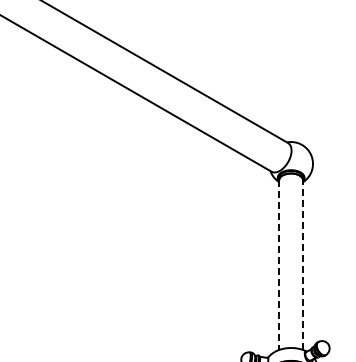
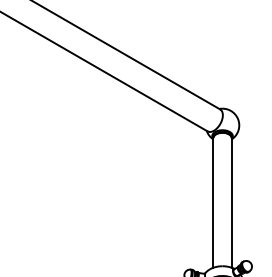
line: (279, 265) -> (213, 203), dashed -> solid
line: (303, 265) -> (232, 203), dashed -> solid

